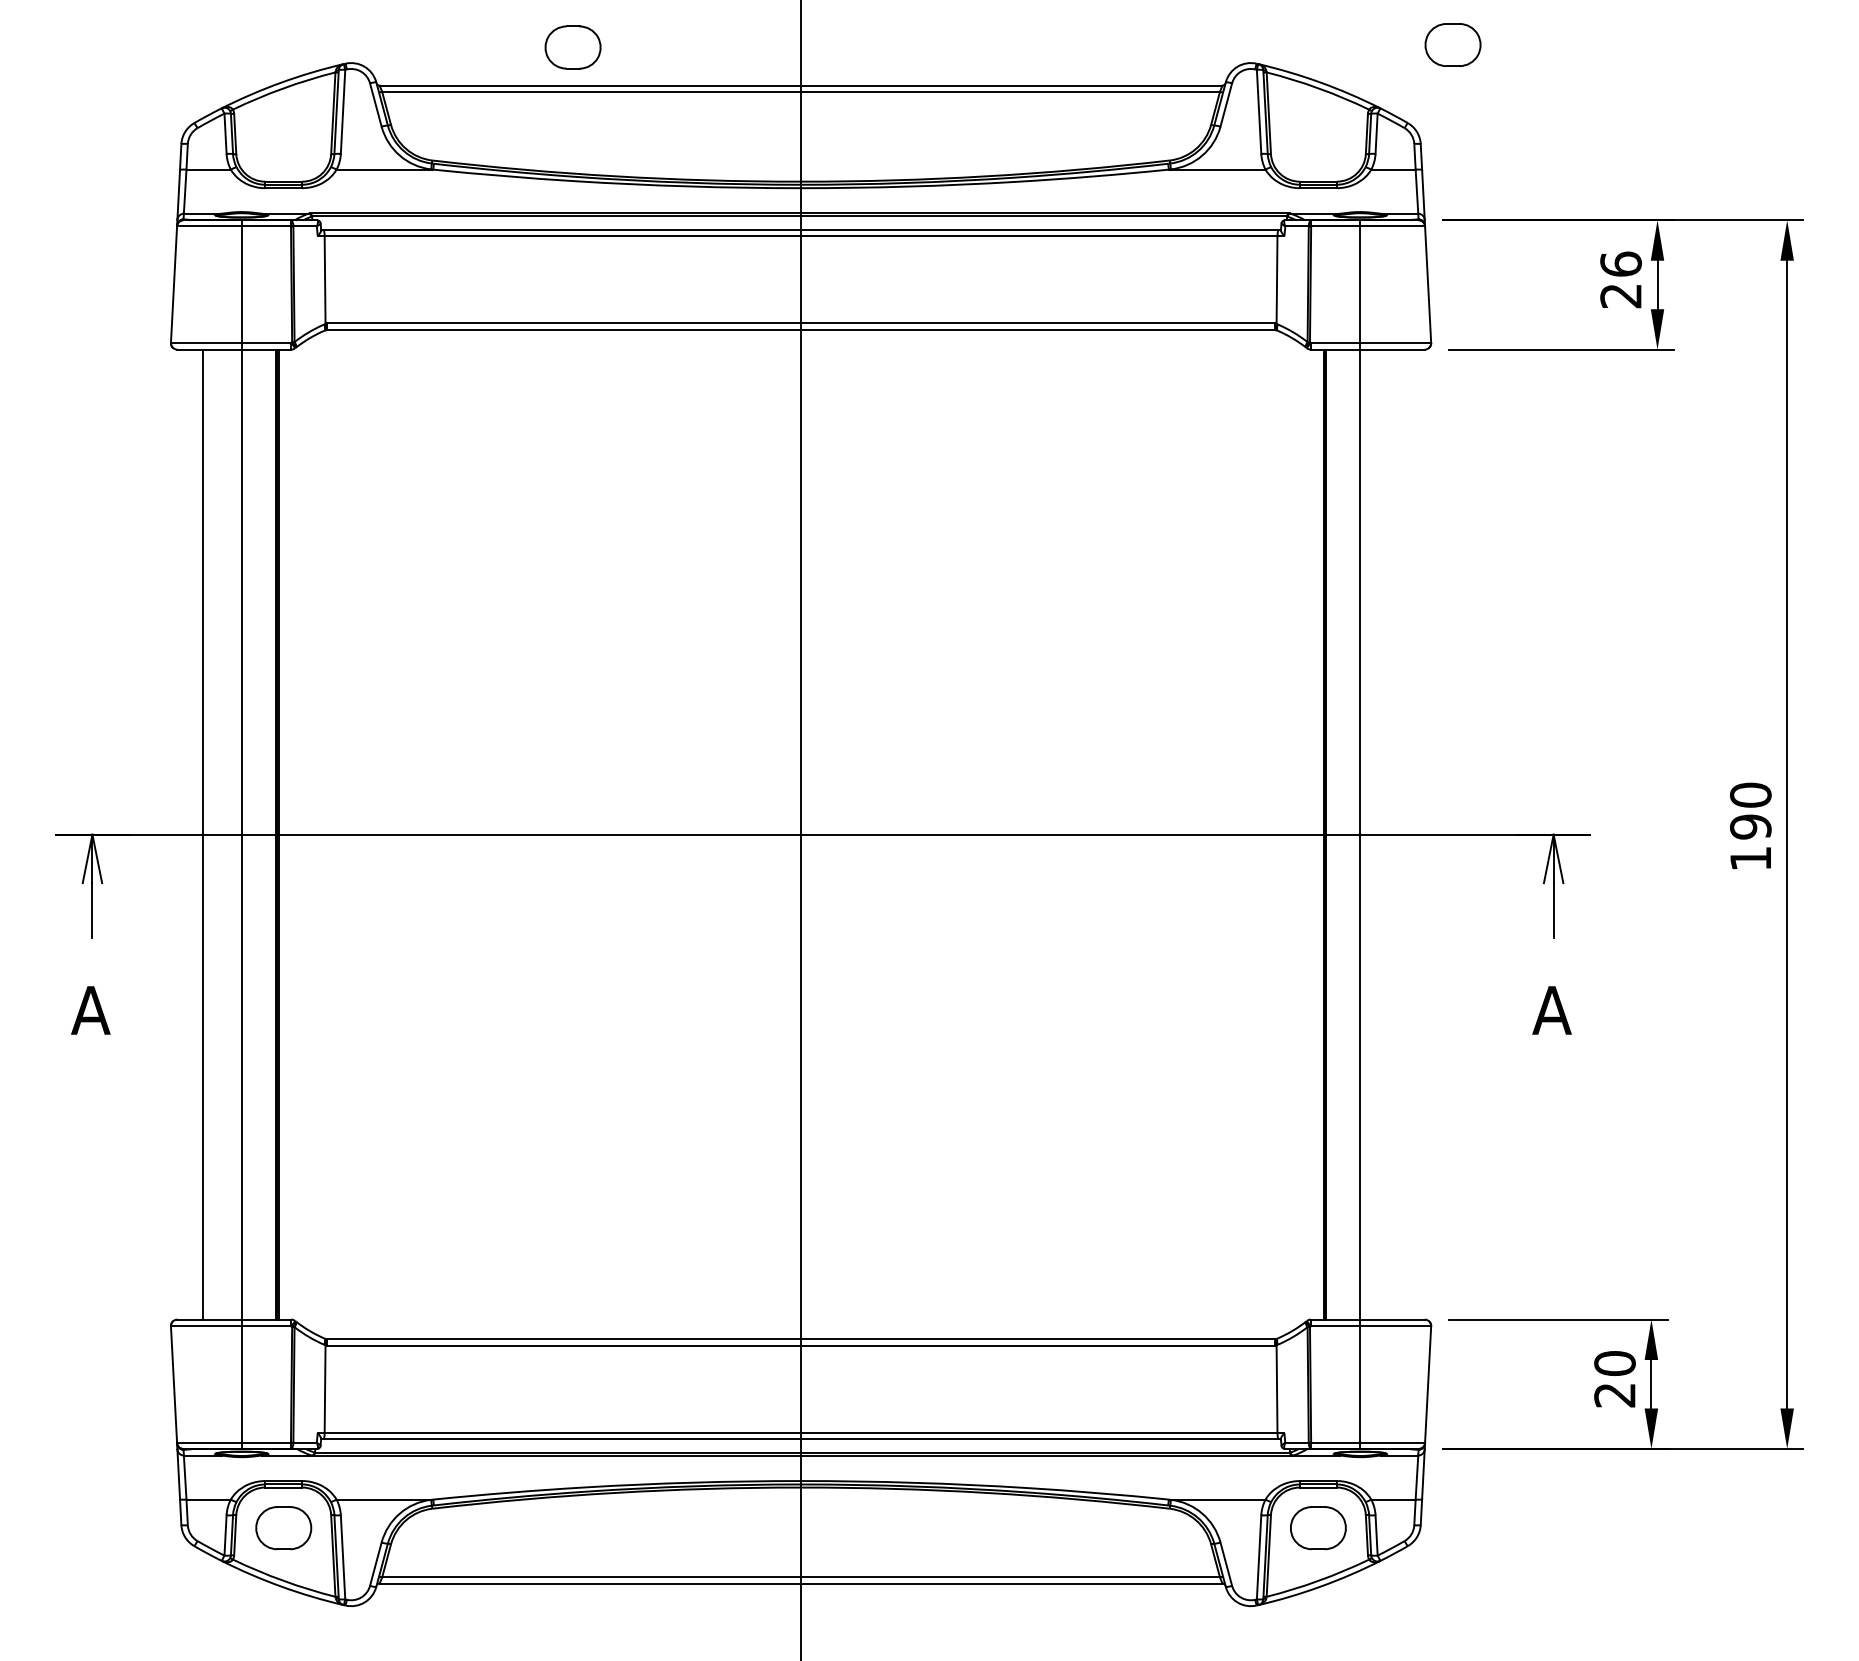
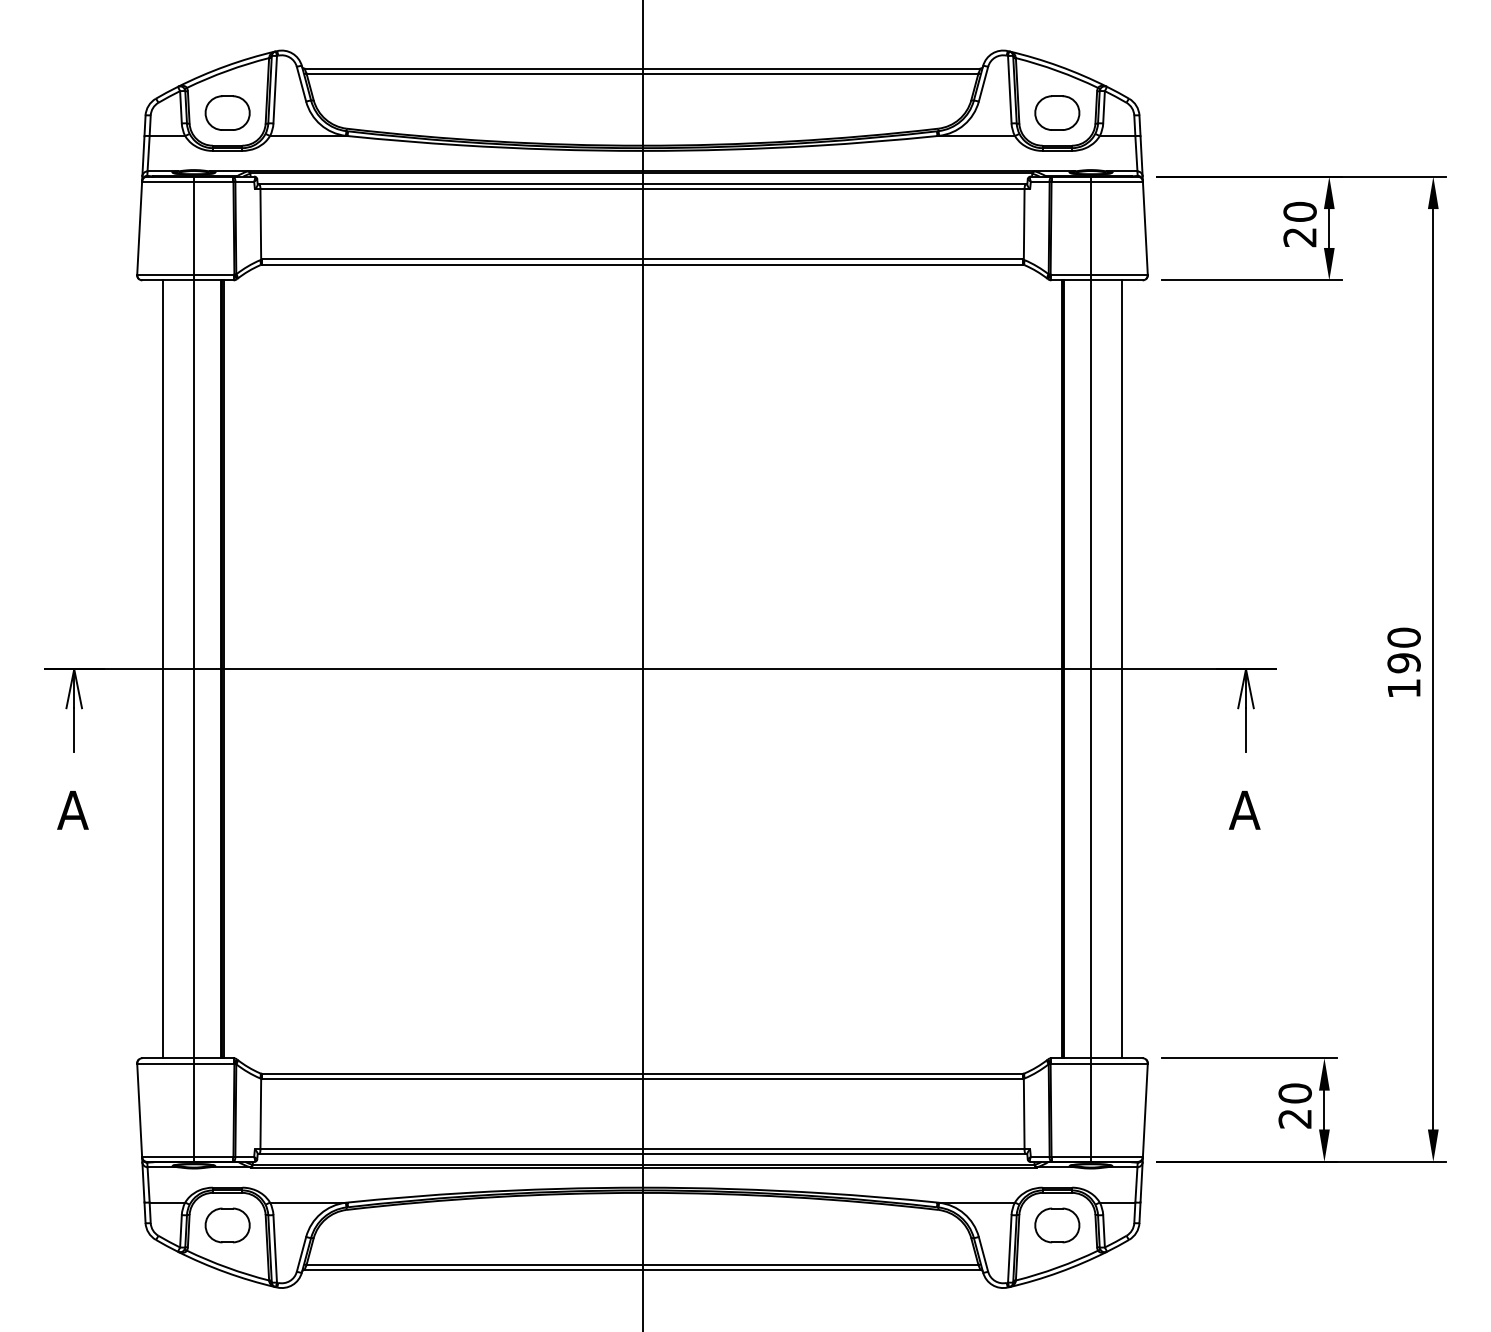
part: (1453, 44) -> (1057, 112), moved
part: (572, 46) -> (227, 112), moved
text: (1620, 263) -> (1299, 211), 26 -> 20
line: (1399, 834) -> (1122, 669), added

